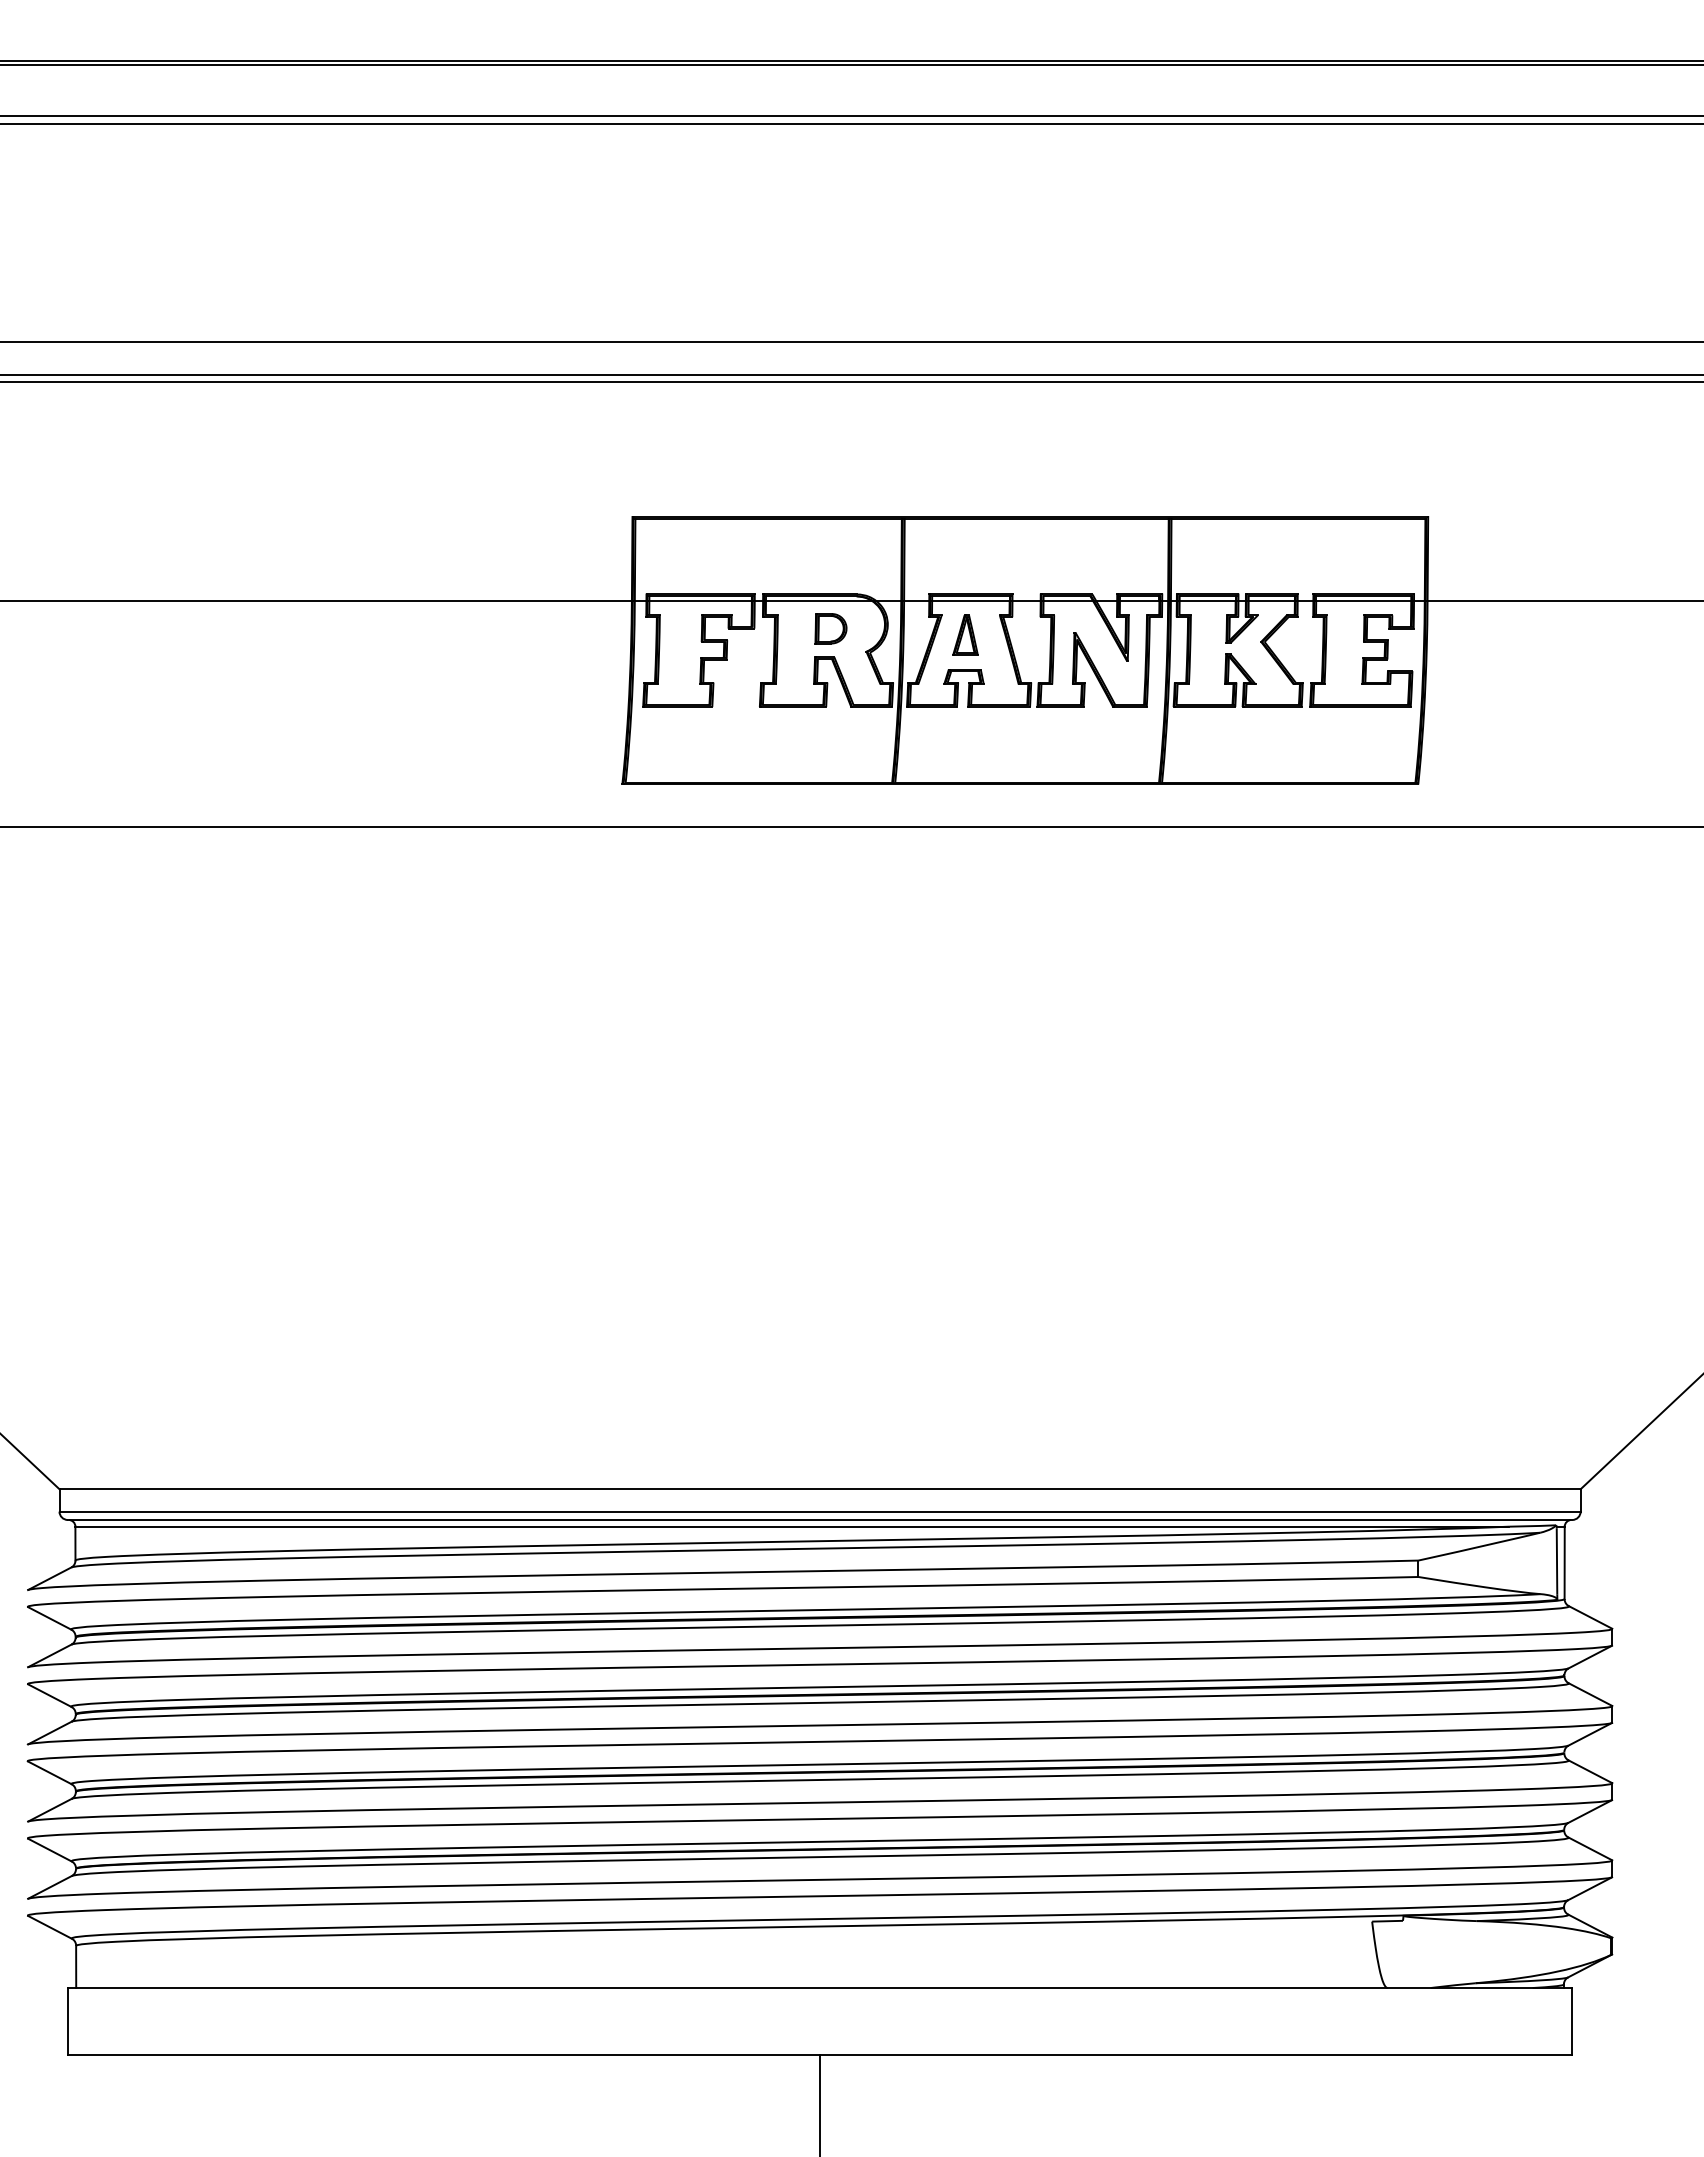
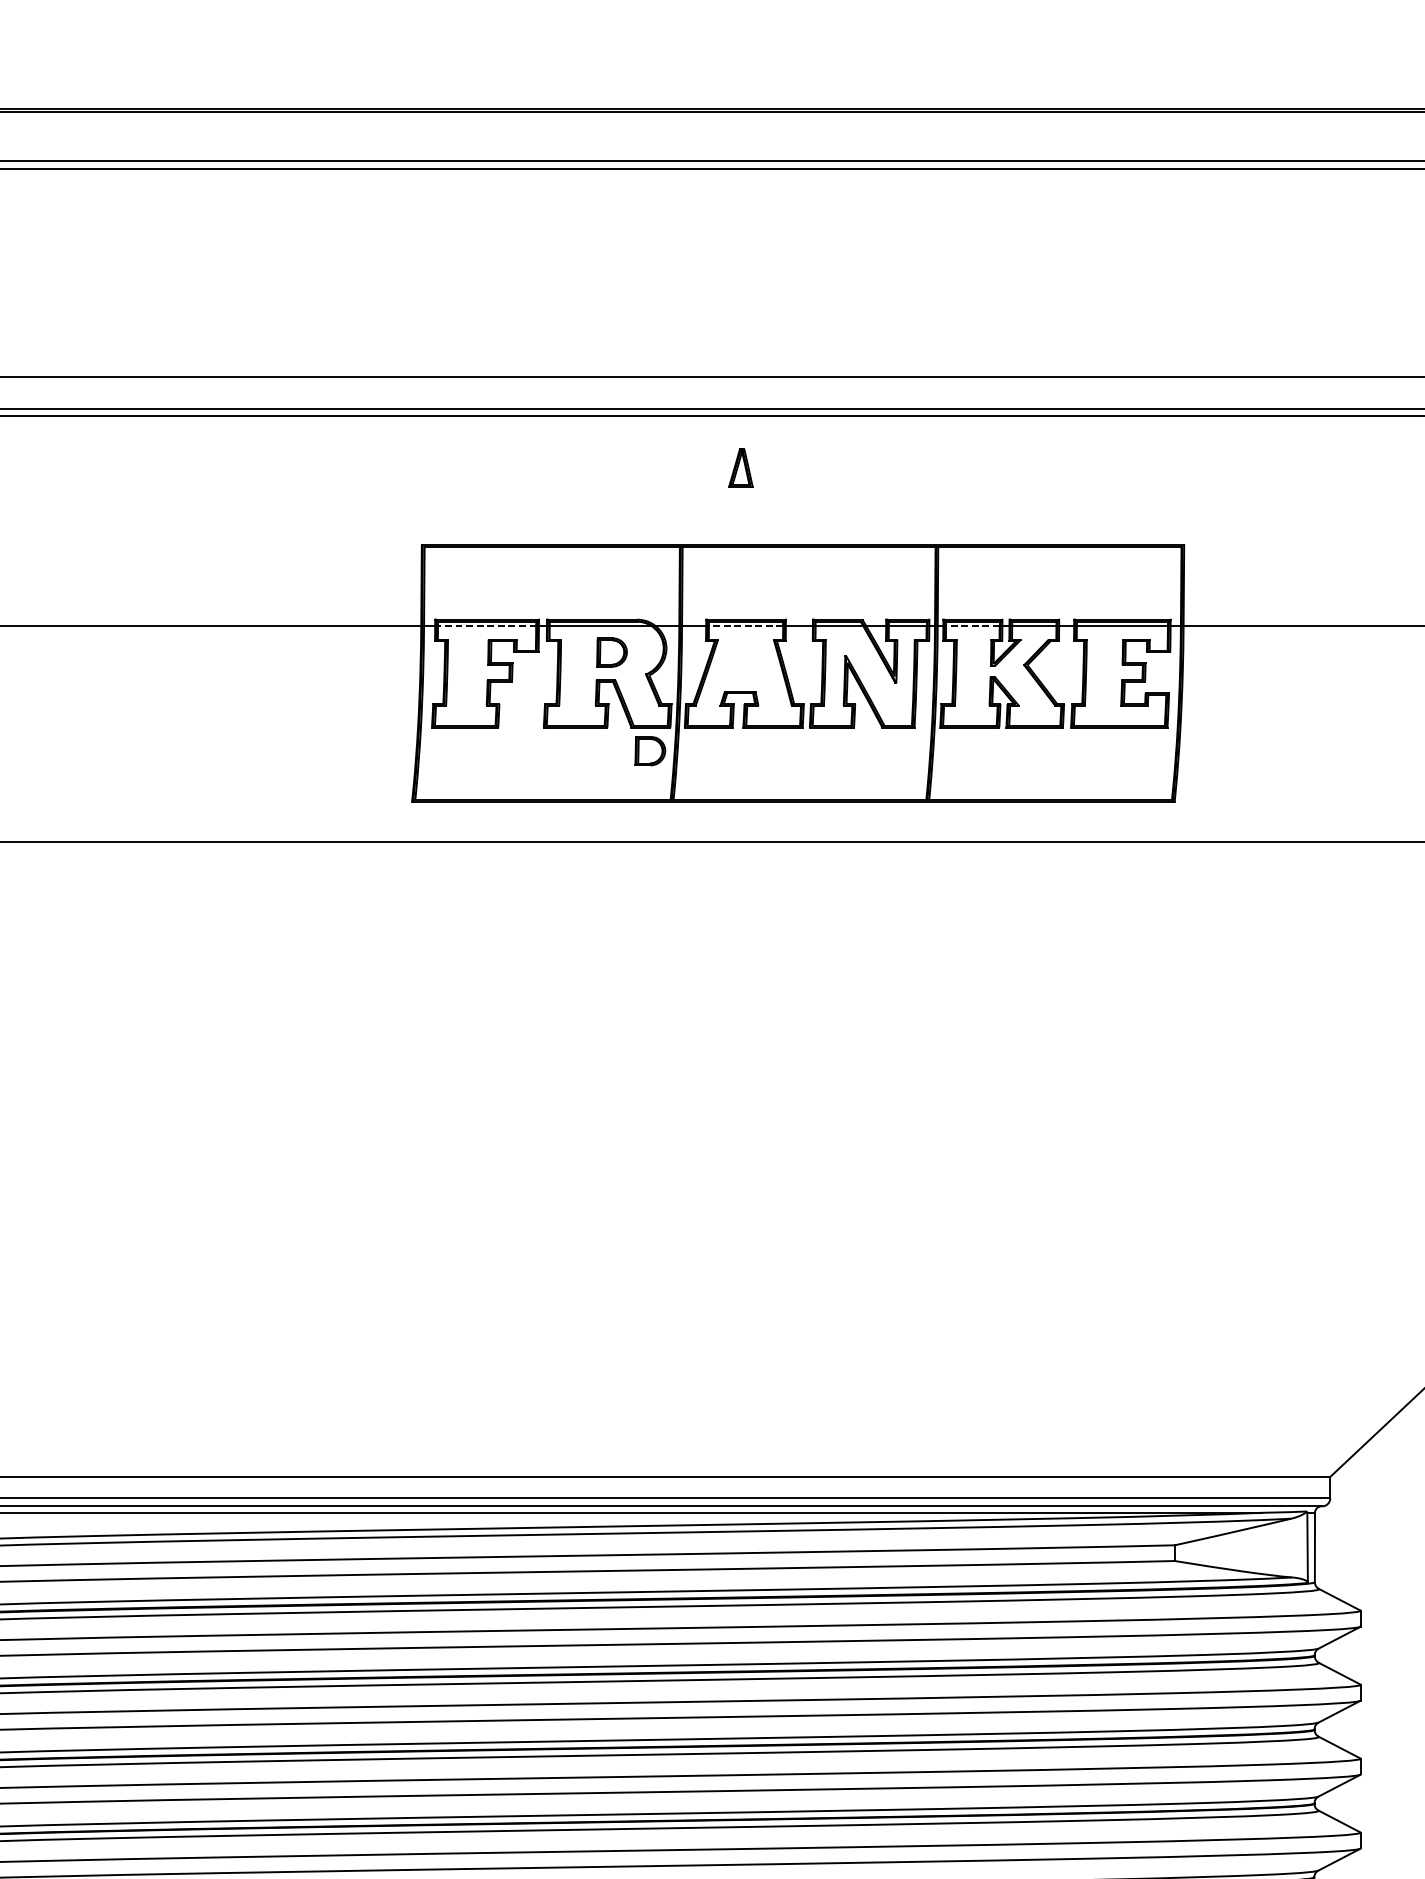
line: (700, 600) -> (486, 625), solid -> dashed
line: (970, 600) -> (745, 625), solid -> dashed
line: (1207, 600) -> (972, 625), solid -> dashed
part: (965, 634) -> (740, 467), moved
part: (870, 731) -> (649, 750), added

